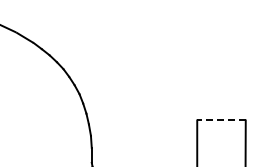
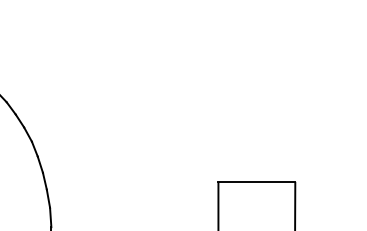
line: (221, 119) -> (256, 181), dashed -> solid

